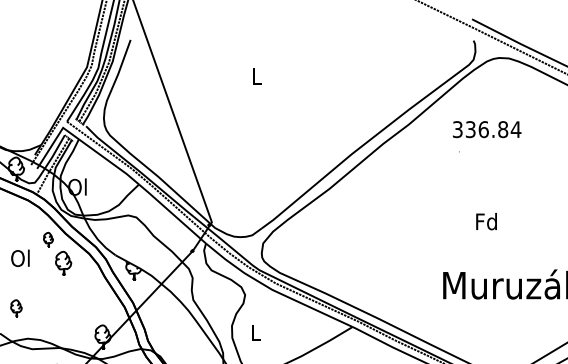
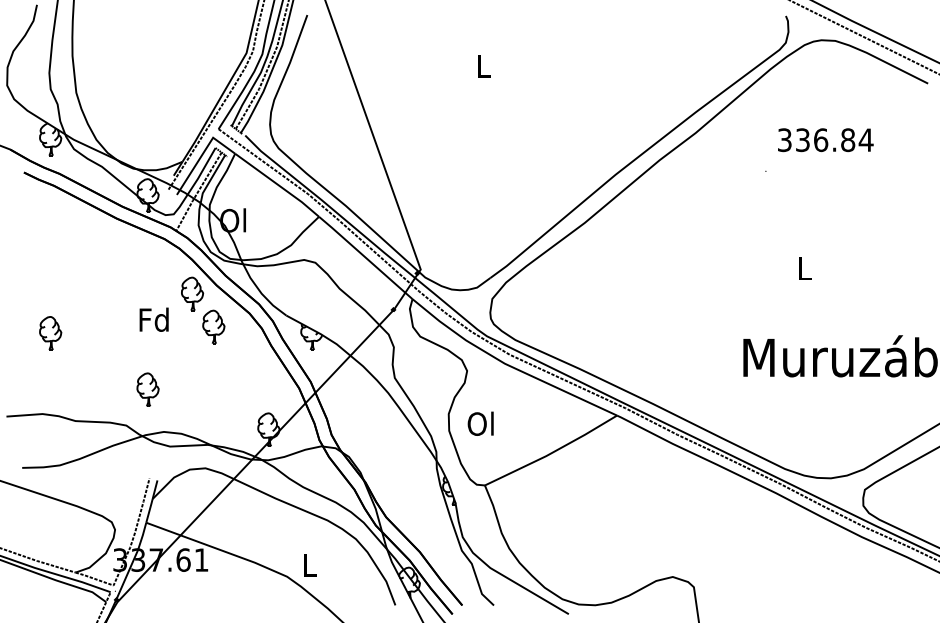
text: (486, 129) -> (825, 140), moved
text: (486, 221) -> (803, 268), Fd -> L
part: (48, 239) -> (192, 293), size x1.67
text: (20, 258) -> (153, 319), Ol -> Fd
part: (16, 308) -> (147, 389), size x1.43
text: (254, 332) -> (480, 423), L -> Ol

